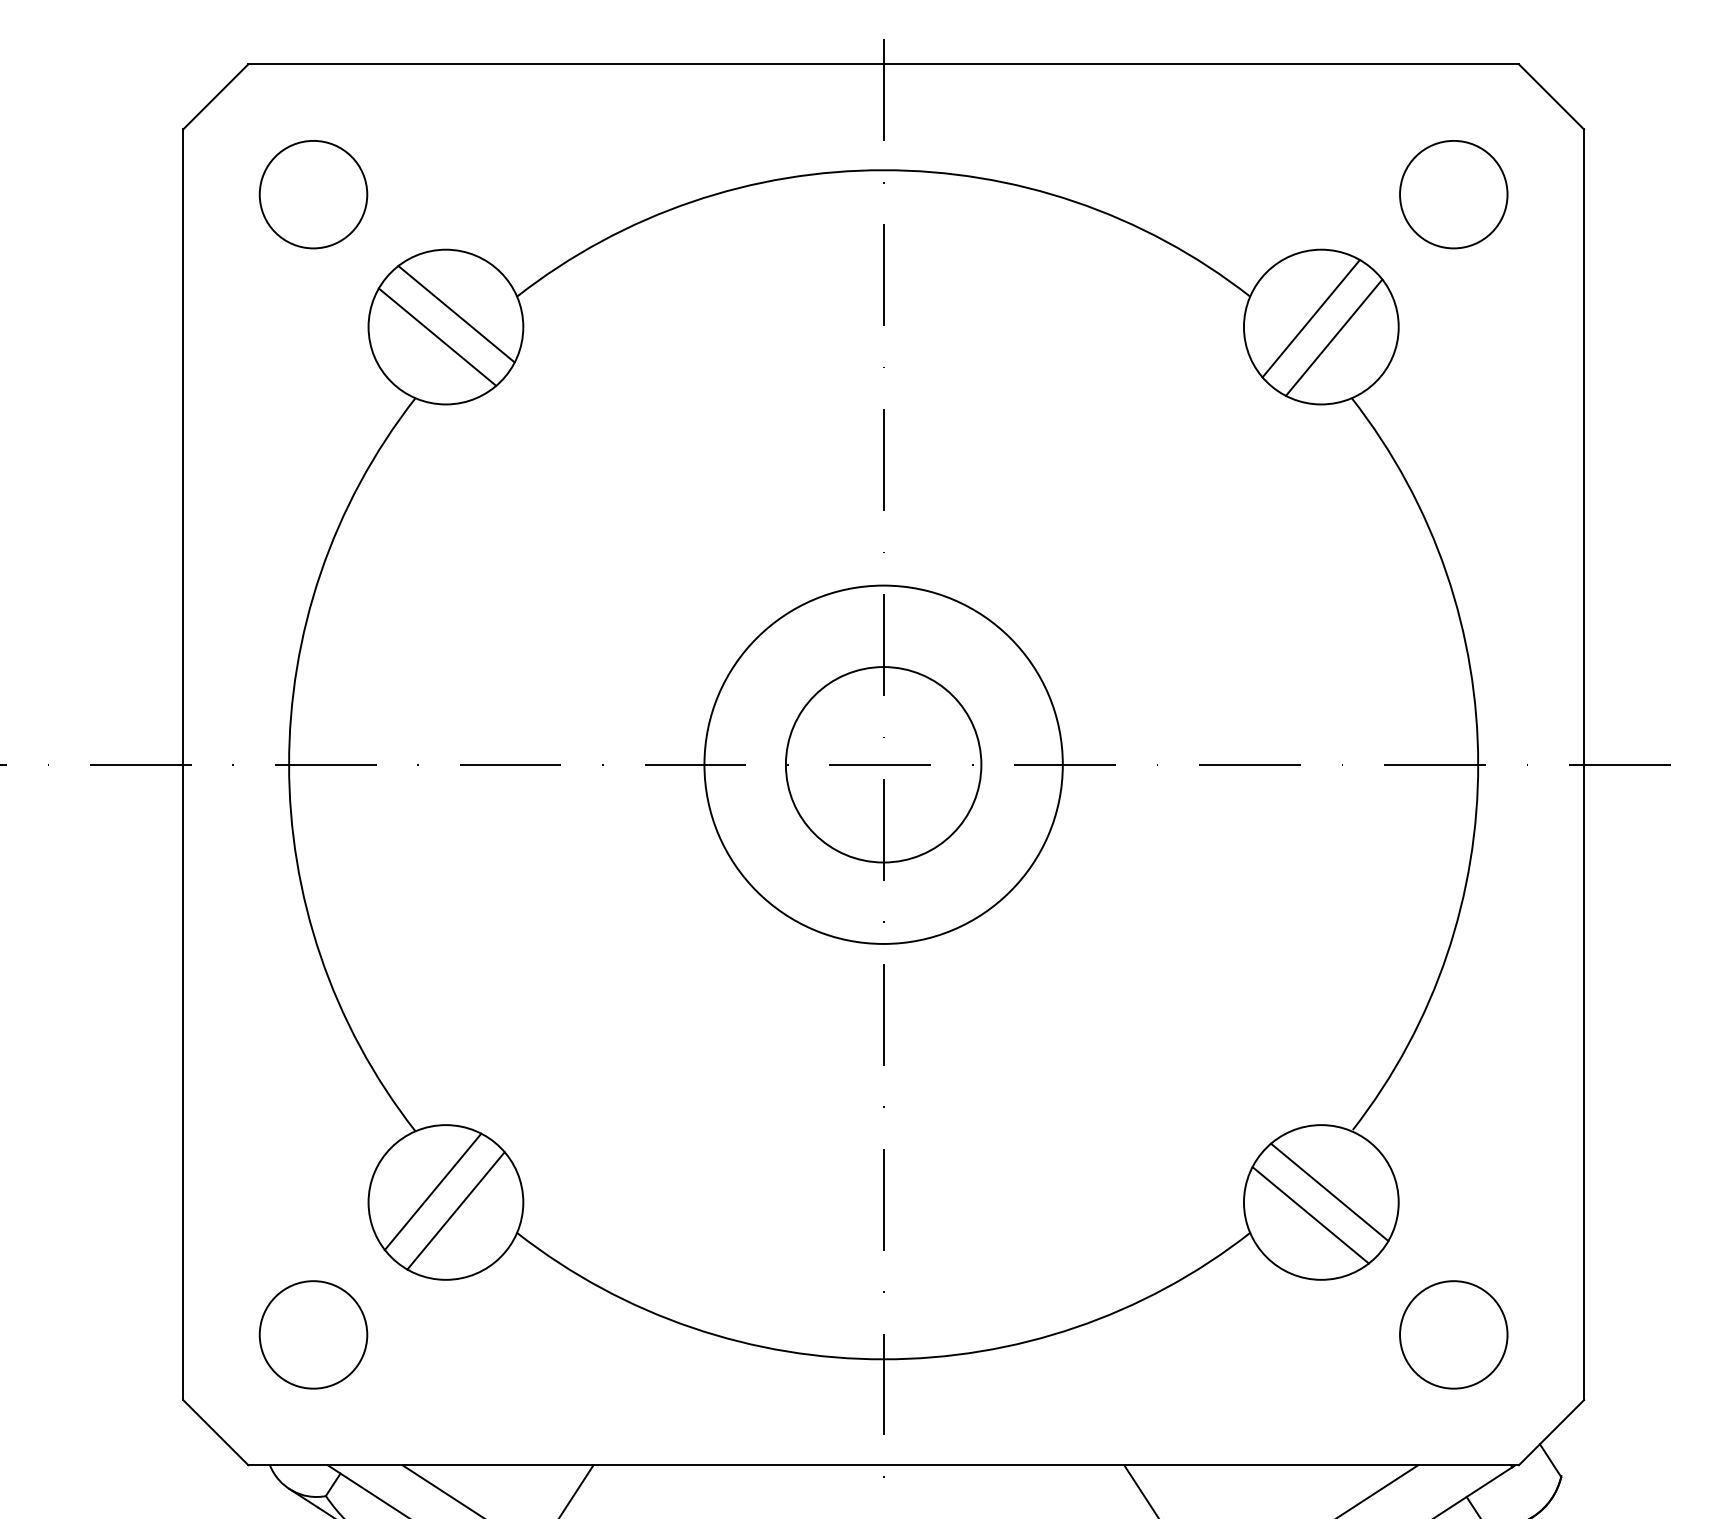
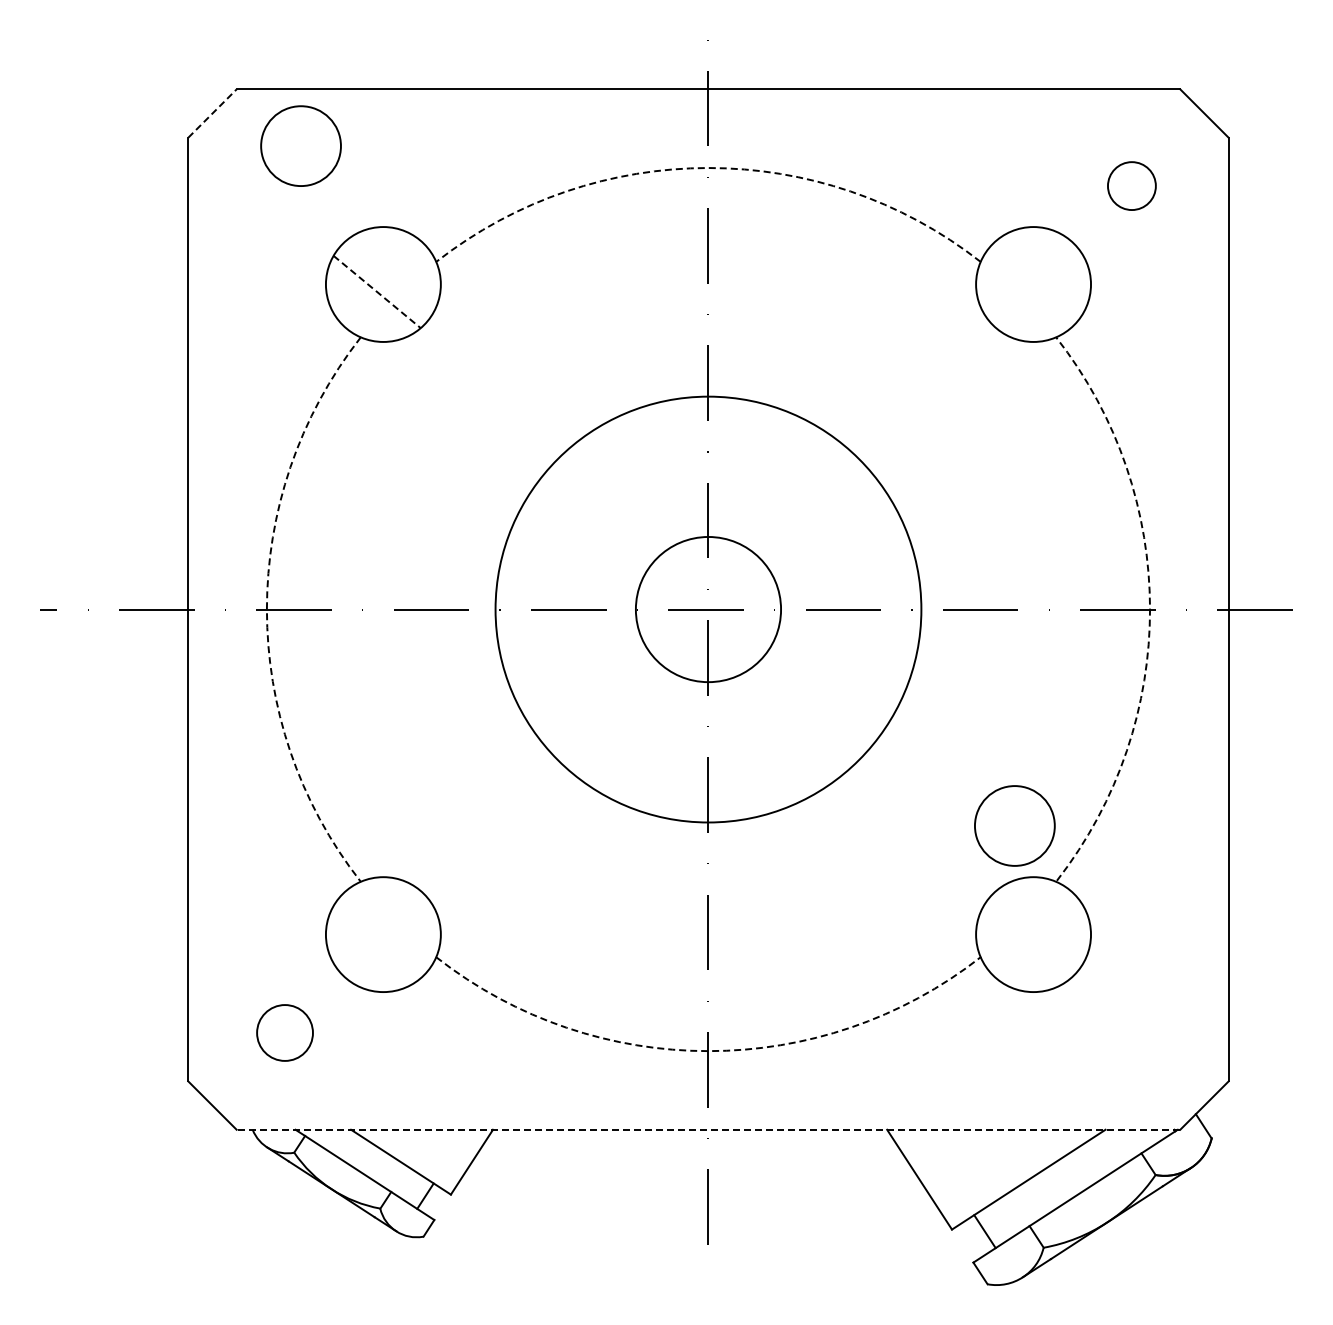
line: (215, 96) -> (212, 113), solid -> dashed
arc: (883, 170) -> (708, 168), solid -> dashed
circle: (312, 193) -> (300, 145), moved
circle: (1453, 193) -> (1131, 185), size x0.6
line: (456, 313) -> (391, 274), removed
line: (1310, 317) -> (1025, 277), removed
line: (437, 337) -> (377, 292), solid -> dashed
line: (1333, 337) -> (1042, 292), removed
arc: (1478, 763) -> (1150, 608), solid -> dashed
arc: (288, 764) -> (266, 609), solid -> dashed
circle: (883, 764) -> (708, 609), size x1.6
line: (432, 1191) -> (373, 926), removed
line: (1329, 1191) -> (1039, 926), removed
line: (455, 1210) -> (390, 940), removed
line: (1310, 1215) -> (1025, 944), removed
circle: (312, 1334) -> (284, 1032), size x0.7
circle: (1453, 1334) -> (1014, 825), moved
arc: (883, 1359) -> (708, 1051), solid -> dashed
line: (883, 1464) -> (708, 1129), solid -> dashed

